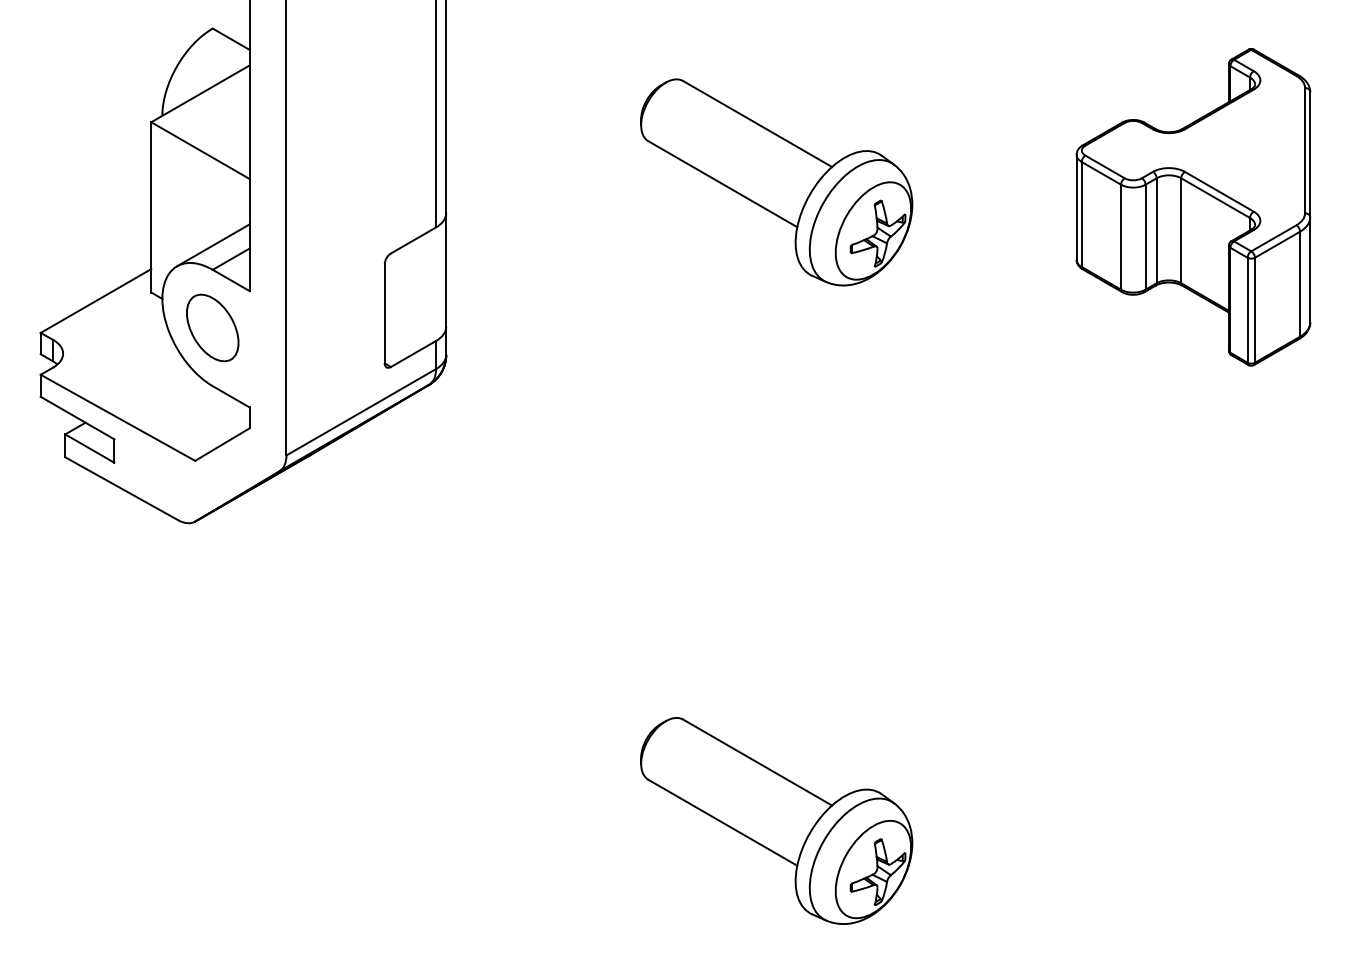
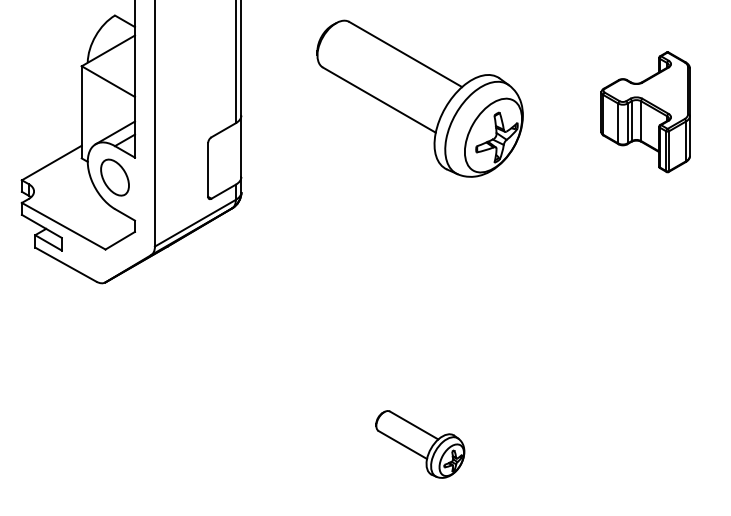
part: (777, 181) -> (420, 98), size x1.4
part: (1192, 205) -> (645, 111), size x0.7
part: (777, 821) -> (420, 444), size x0.6

